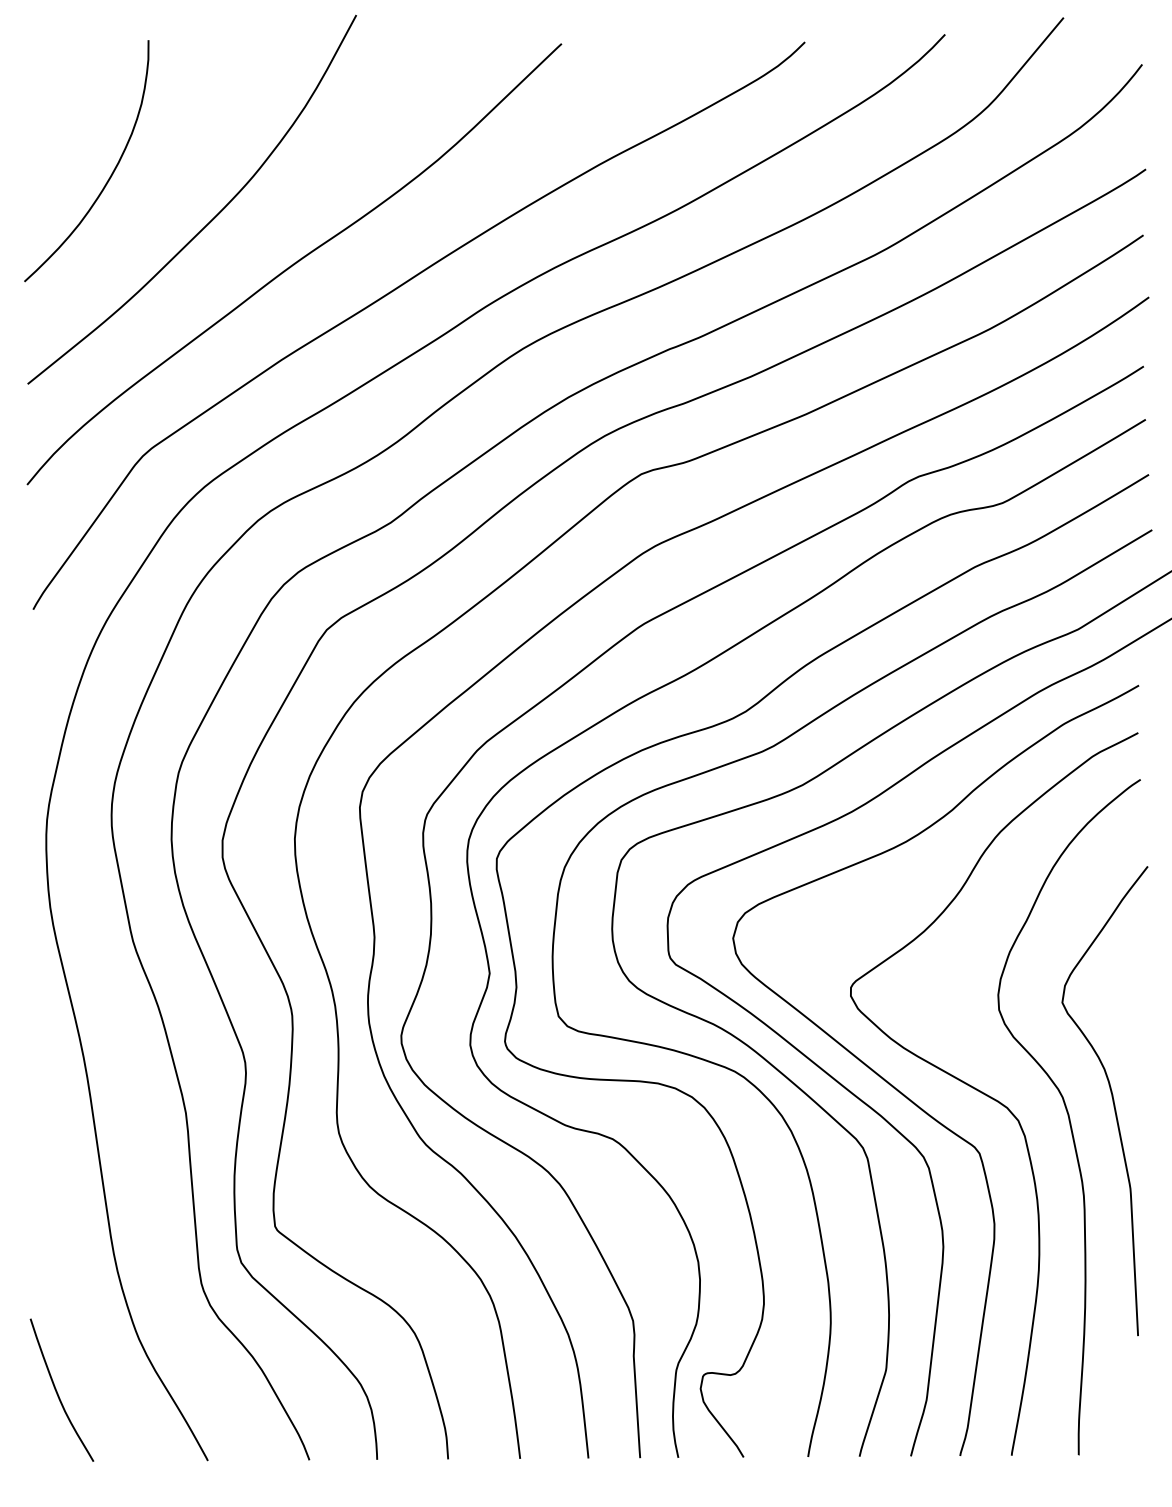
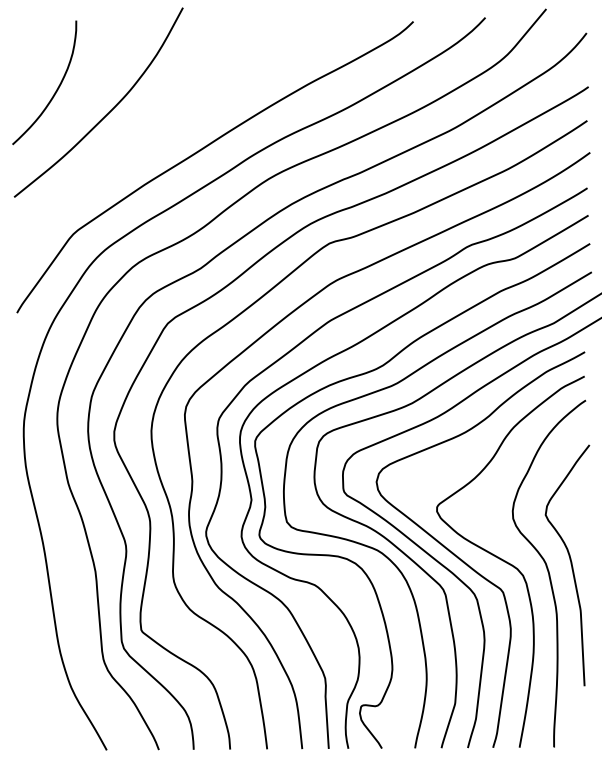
curve: (293, 263) -> (150, 135), removed
curve: (57, 1389) -> (29, 713), removed

